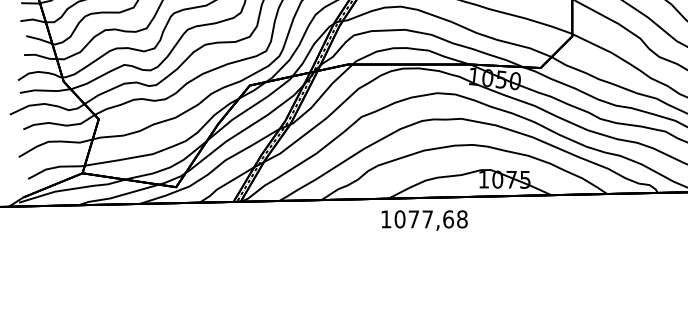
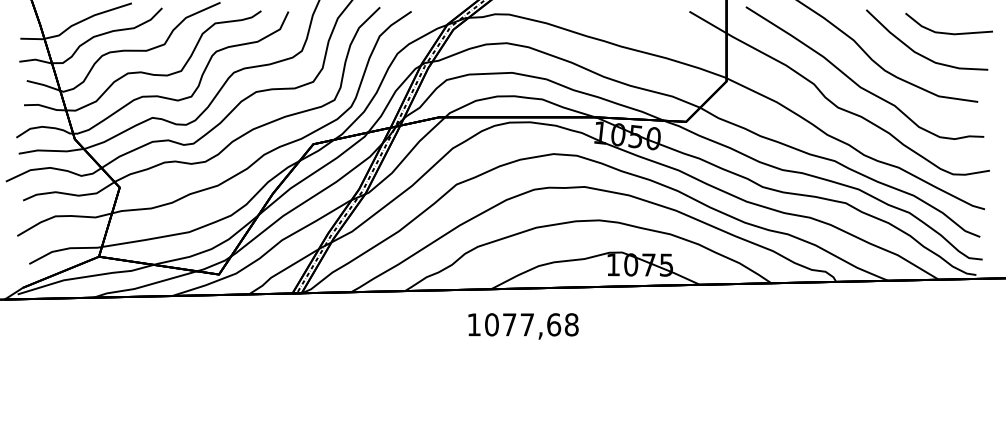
text: (424, 220) -> (523, 326), moved

